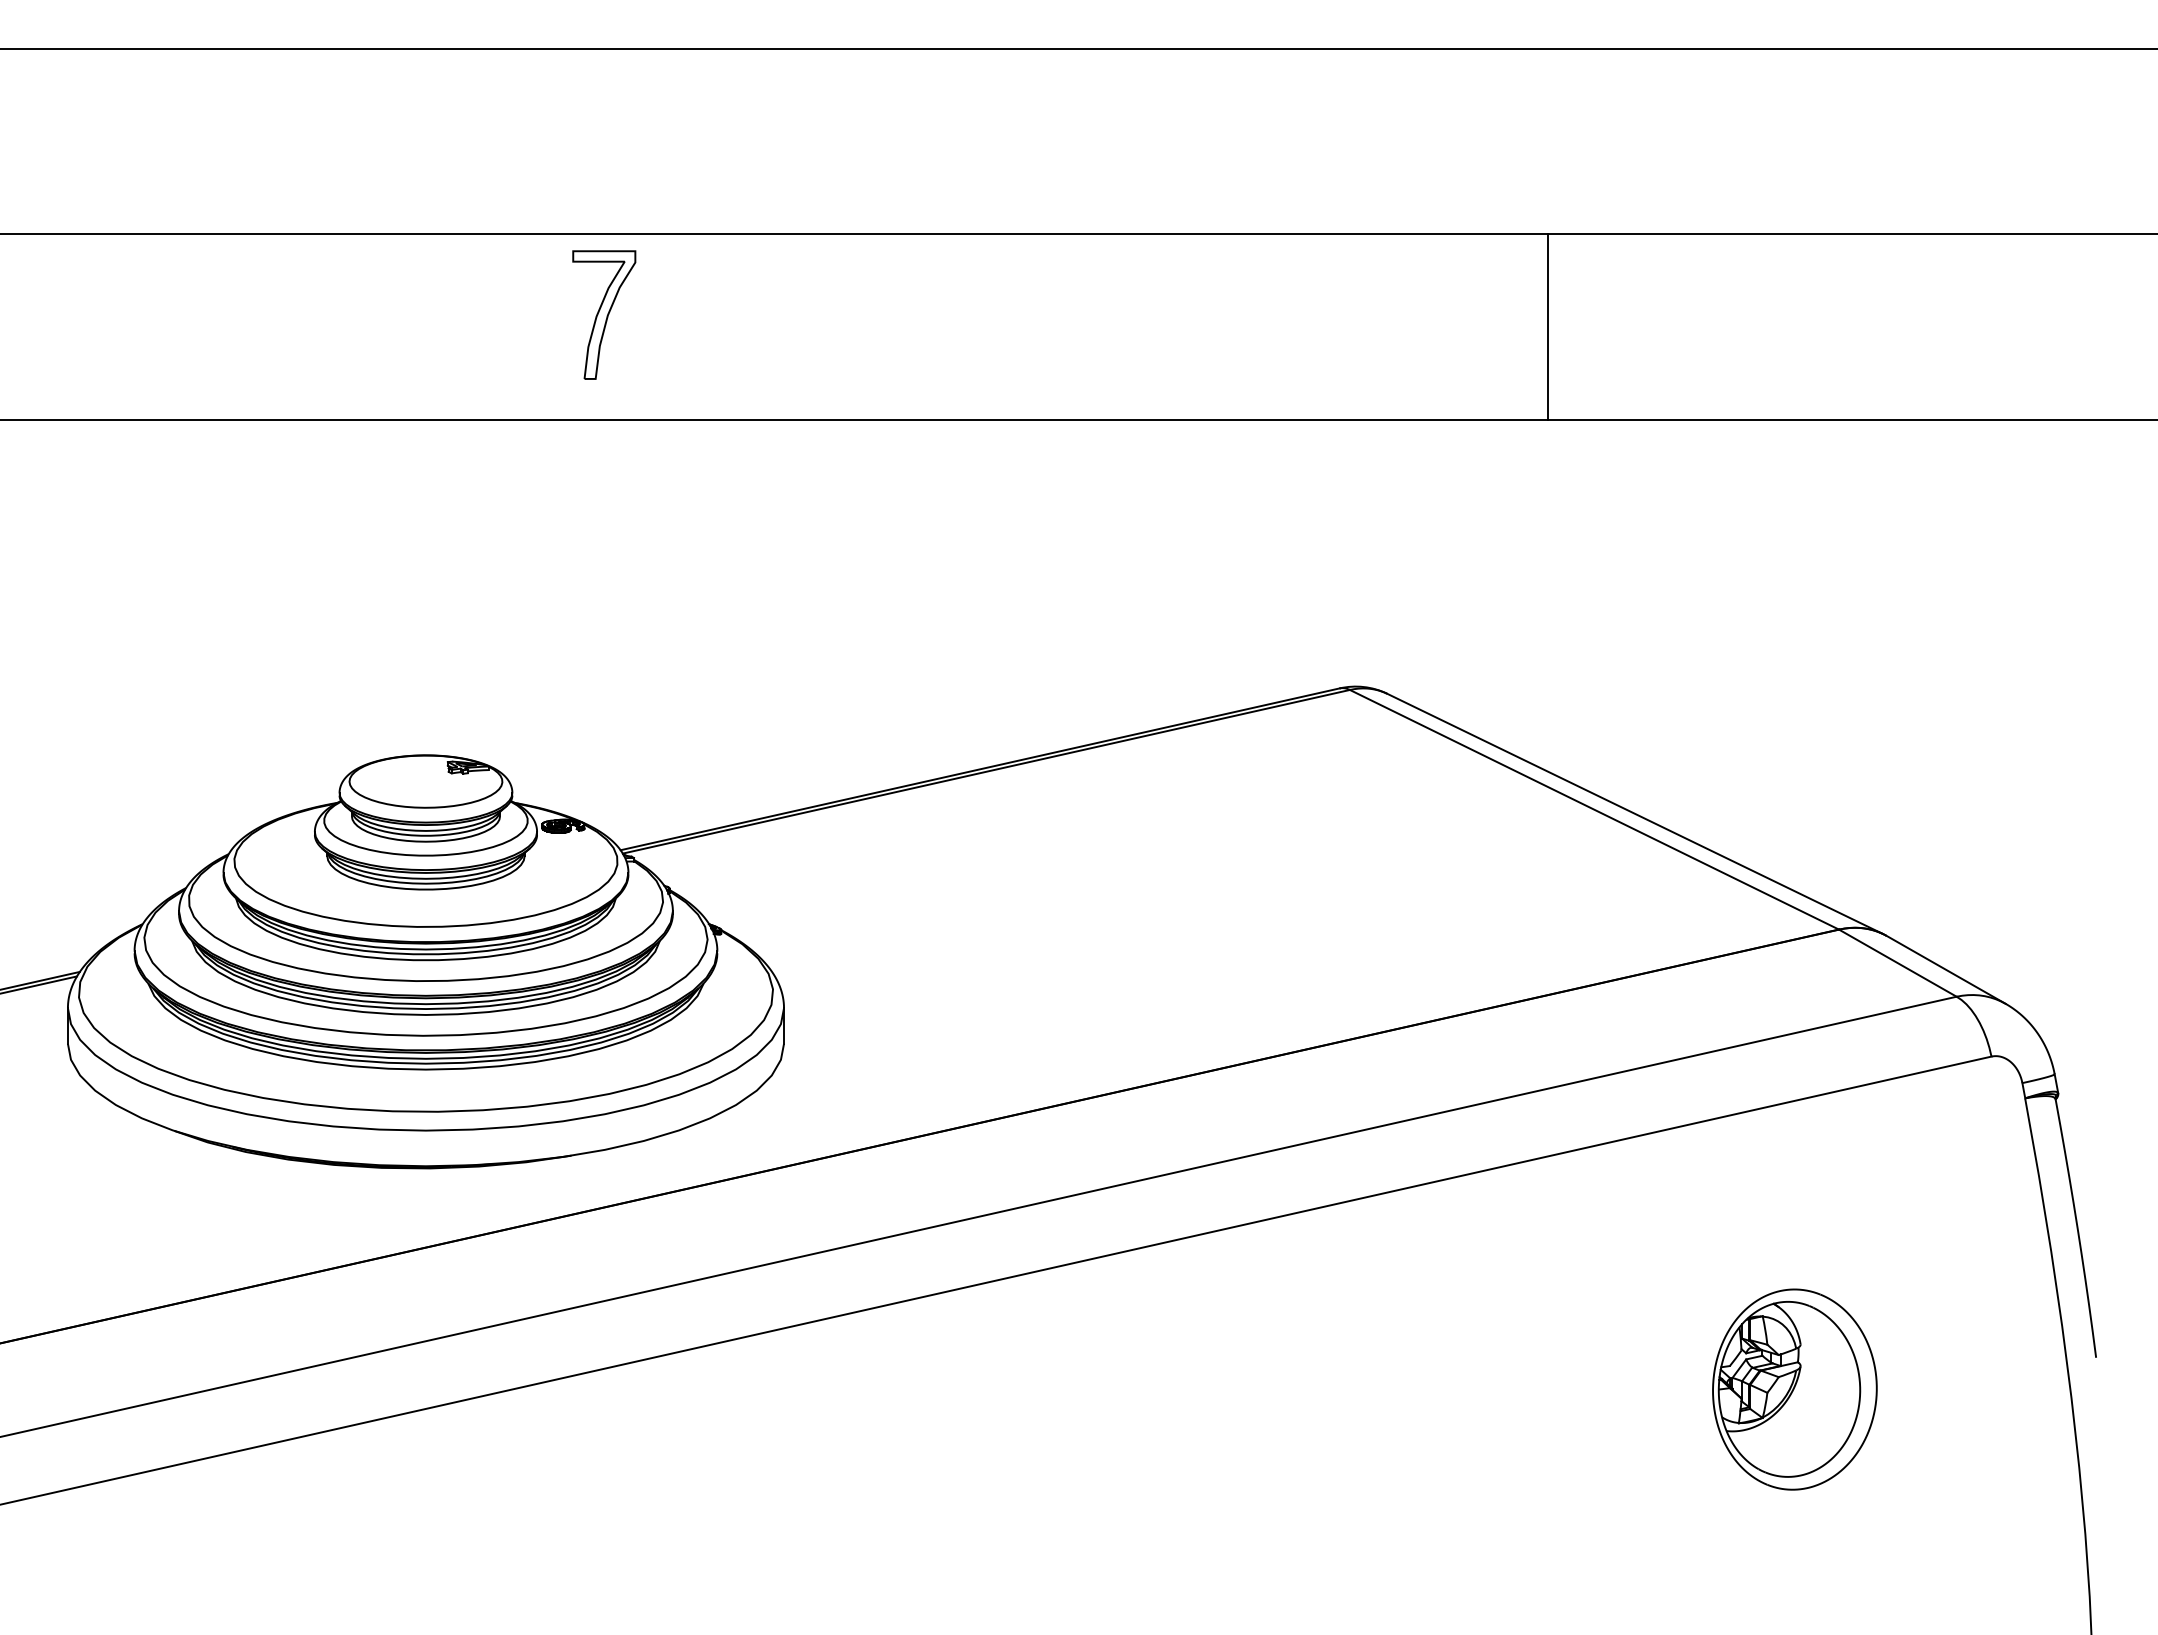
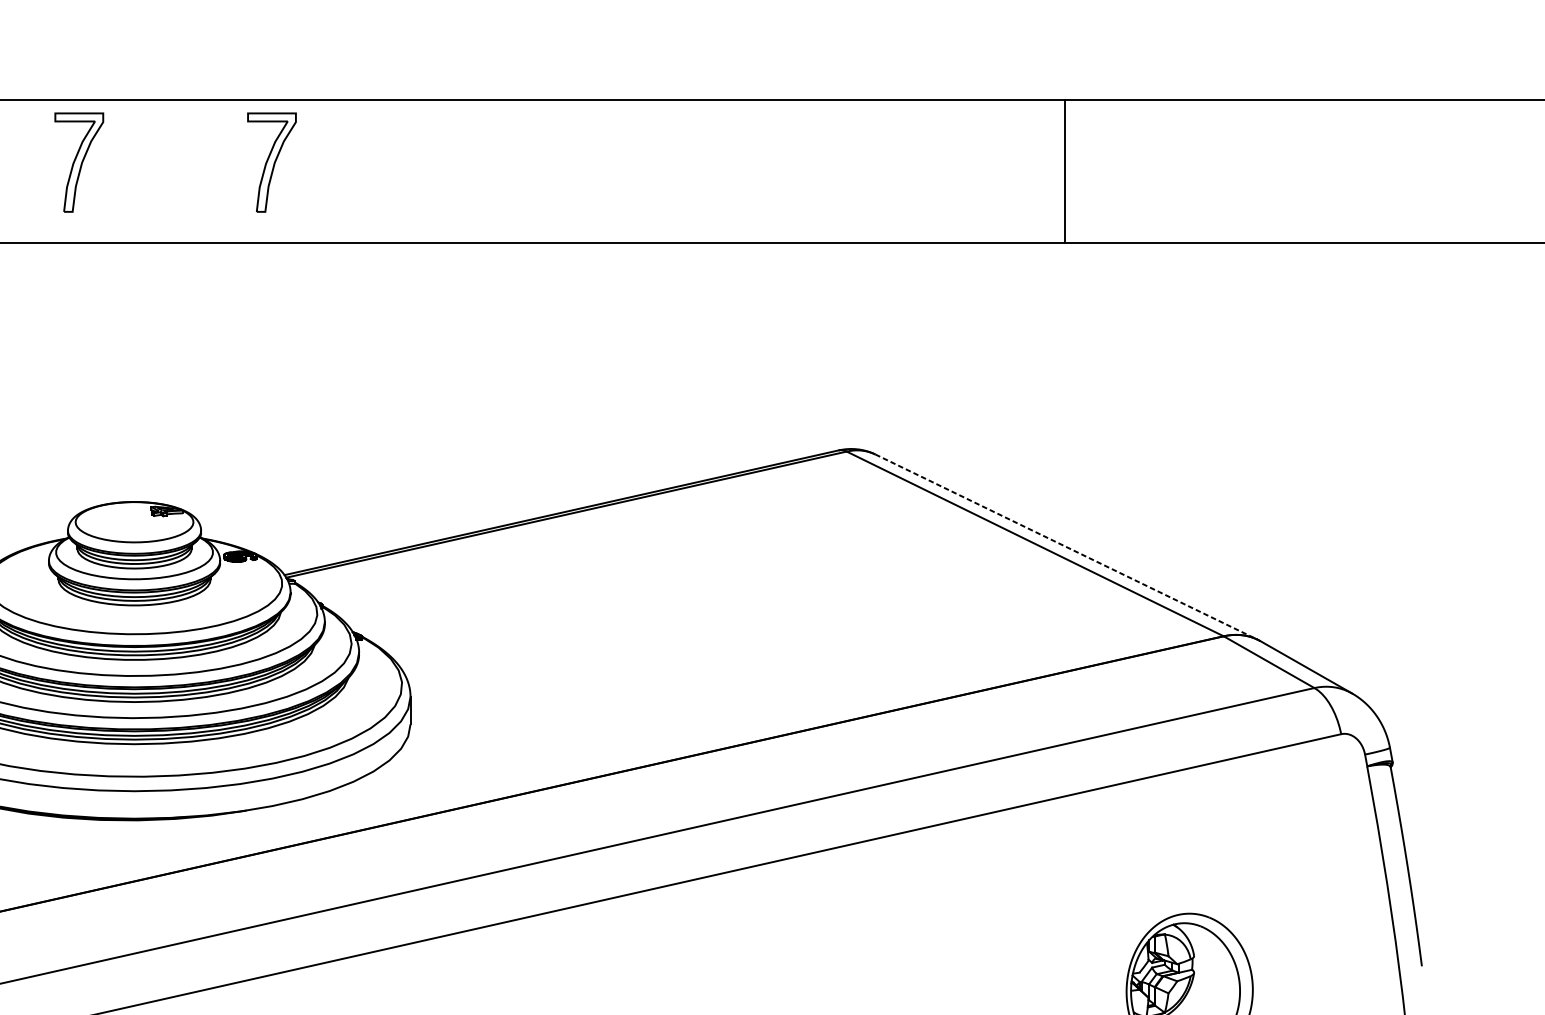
part: (354, 314) -> (79, 162), added
line: (1548, 326) -> (1065, 171), moved
line: (1635, 813) -> (1066, 546), solid -> dashed

